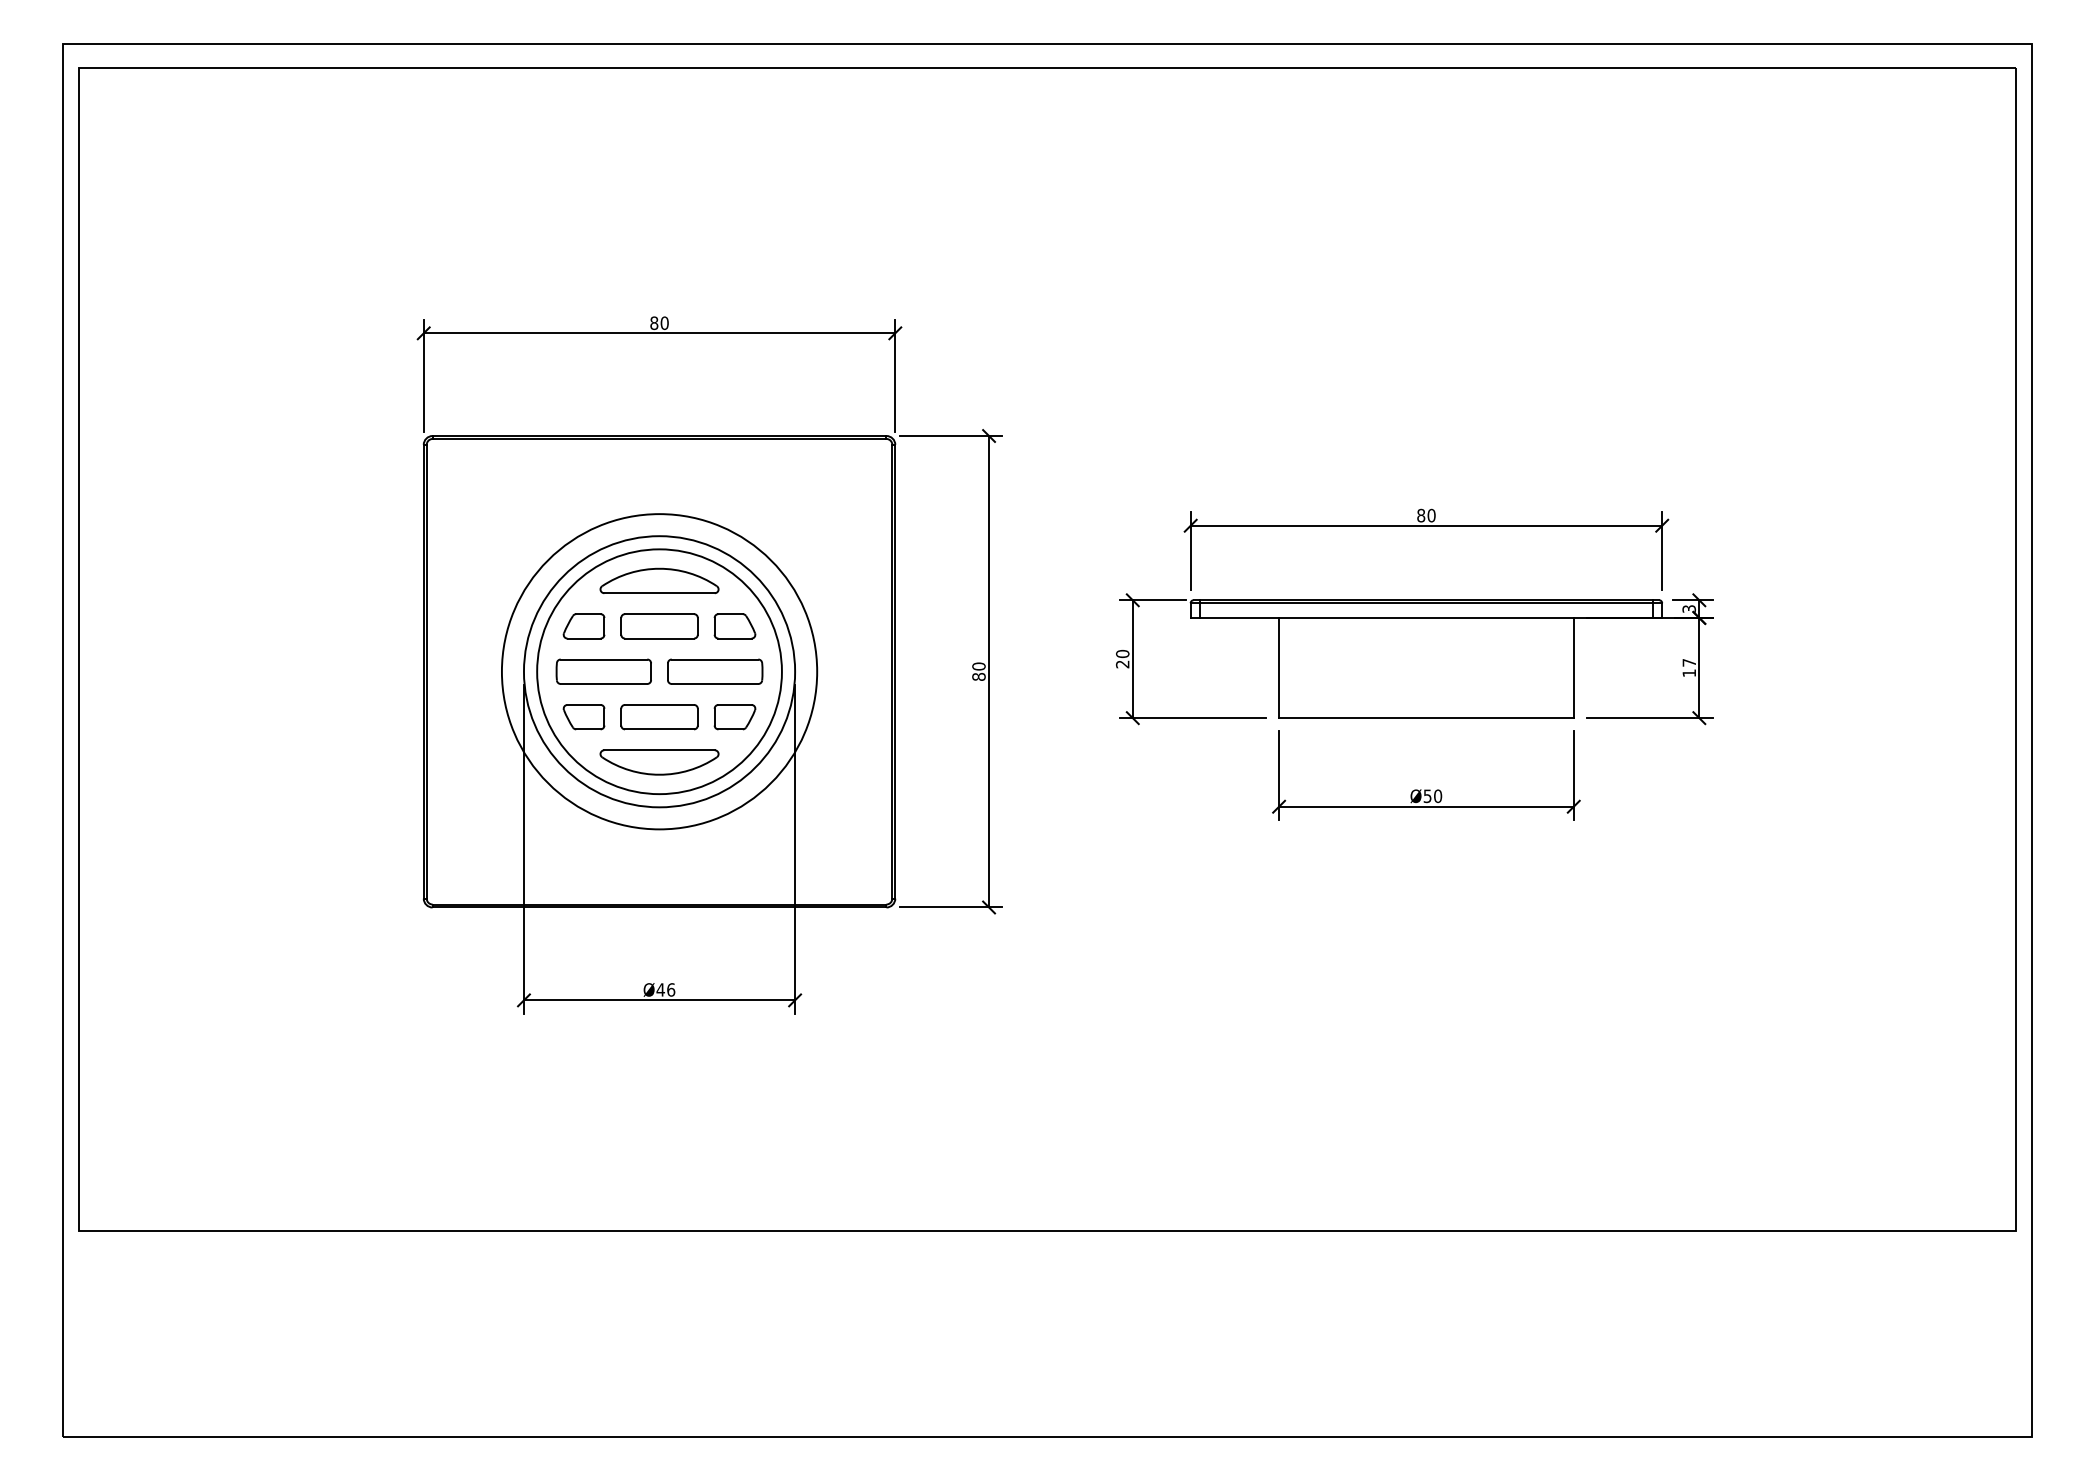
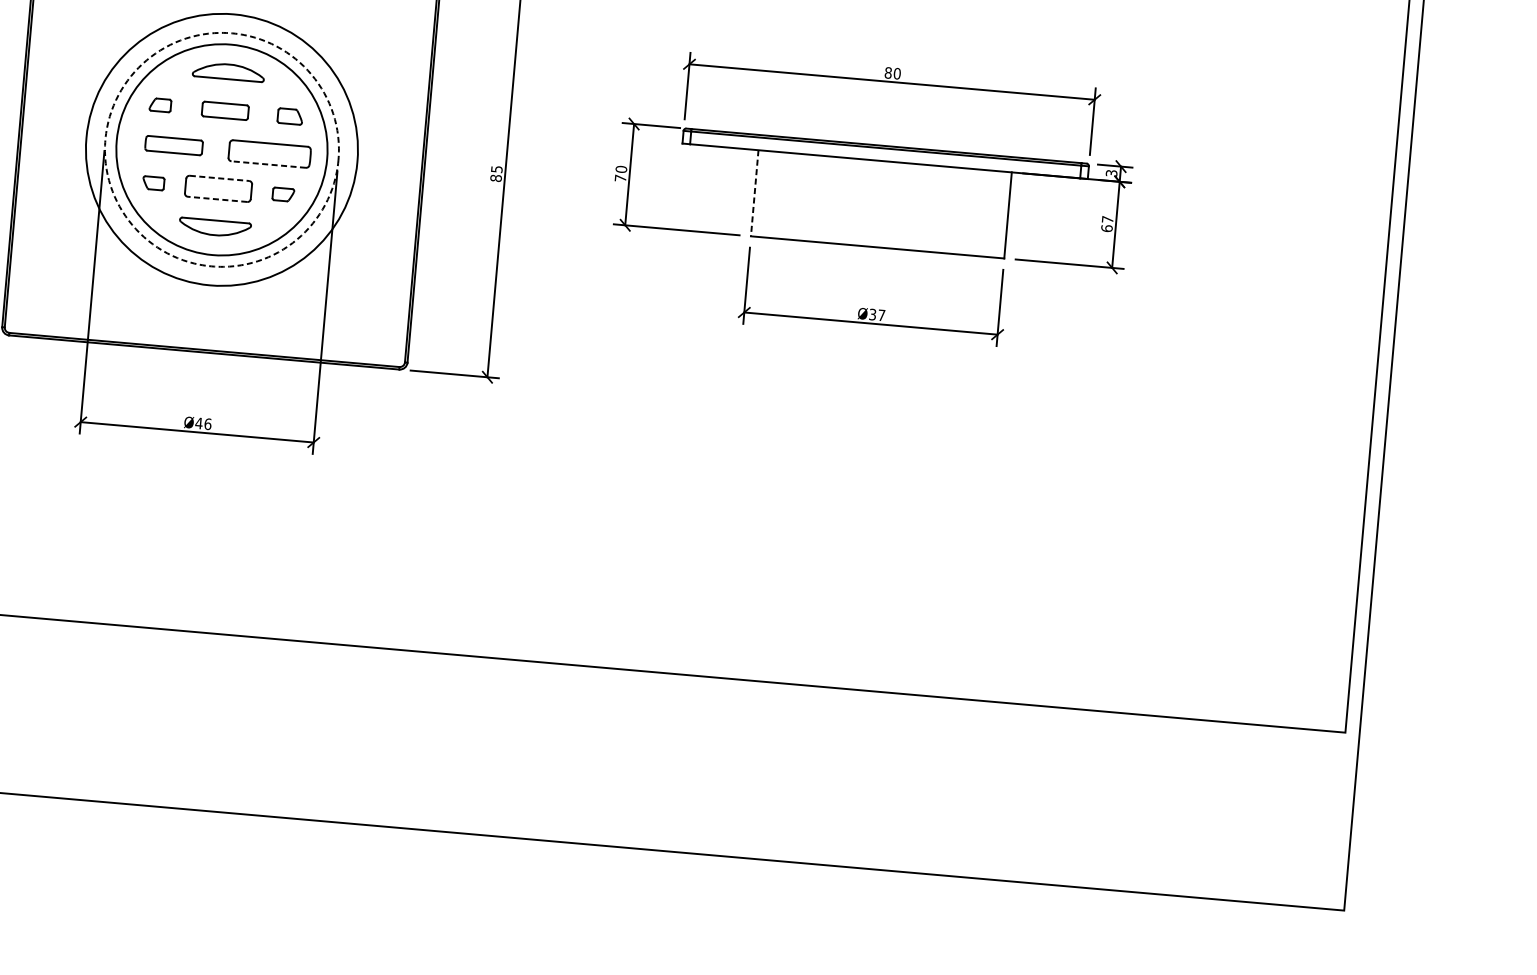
part: (659, 580) -> (228, 71), size x0.7
part: (583, 626) -> (160, 105), size x0.6
part: (659, 626) -> (225, 110), size x0.7
part: (734, 626) -> (289, 116), size x0.7
text: (1122, 664) -> (620, 178), 20 -> 70
text: (978, 666) -> (496, 169), 80 -> 85
line: (1279, 668) -> (755, 193), solid -> dashed
part: (603, 671) -> (173, 145), size x0.7
circle: (659, 671) -> (221, 149), solid -> dashed
text: (1689, 673) -> (1107, 228), 17 -> 67
line: (714, 684) -> (268, 164), solid -> dashed
line: (660, 704) -> (220, 178), solid -> dashed
part: (583, 717) -> (153, 183), size x0.6
part: (734, 717) -> (282, 194), size x0.6
line: (659, 729) -> (217, 199), solid -> dashed
part: (659, 762) -> (215, 227), size x0.7
text: (1433, 796) -> (877, 315), Ø50 -> Ø37

